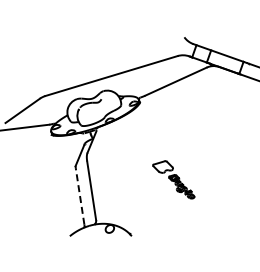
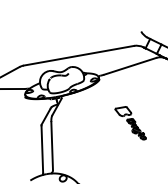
part: (173, 179) -> (130, 122), moved
line: (80, 196) -> (42, 149), dashed -> solid

